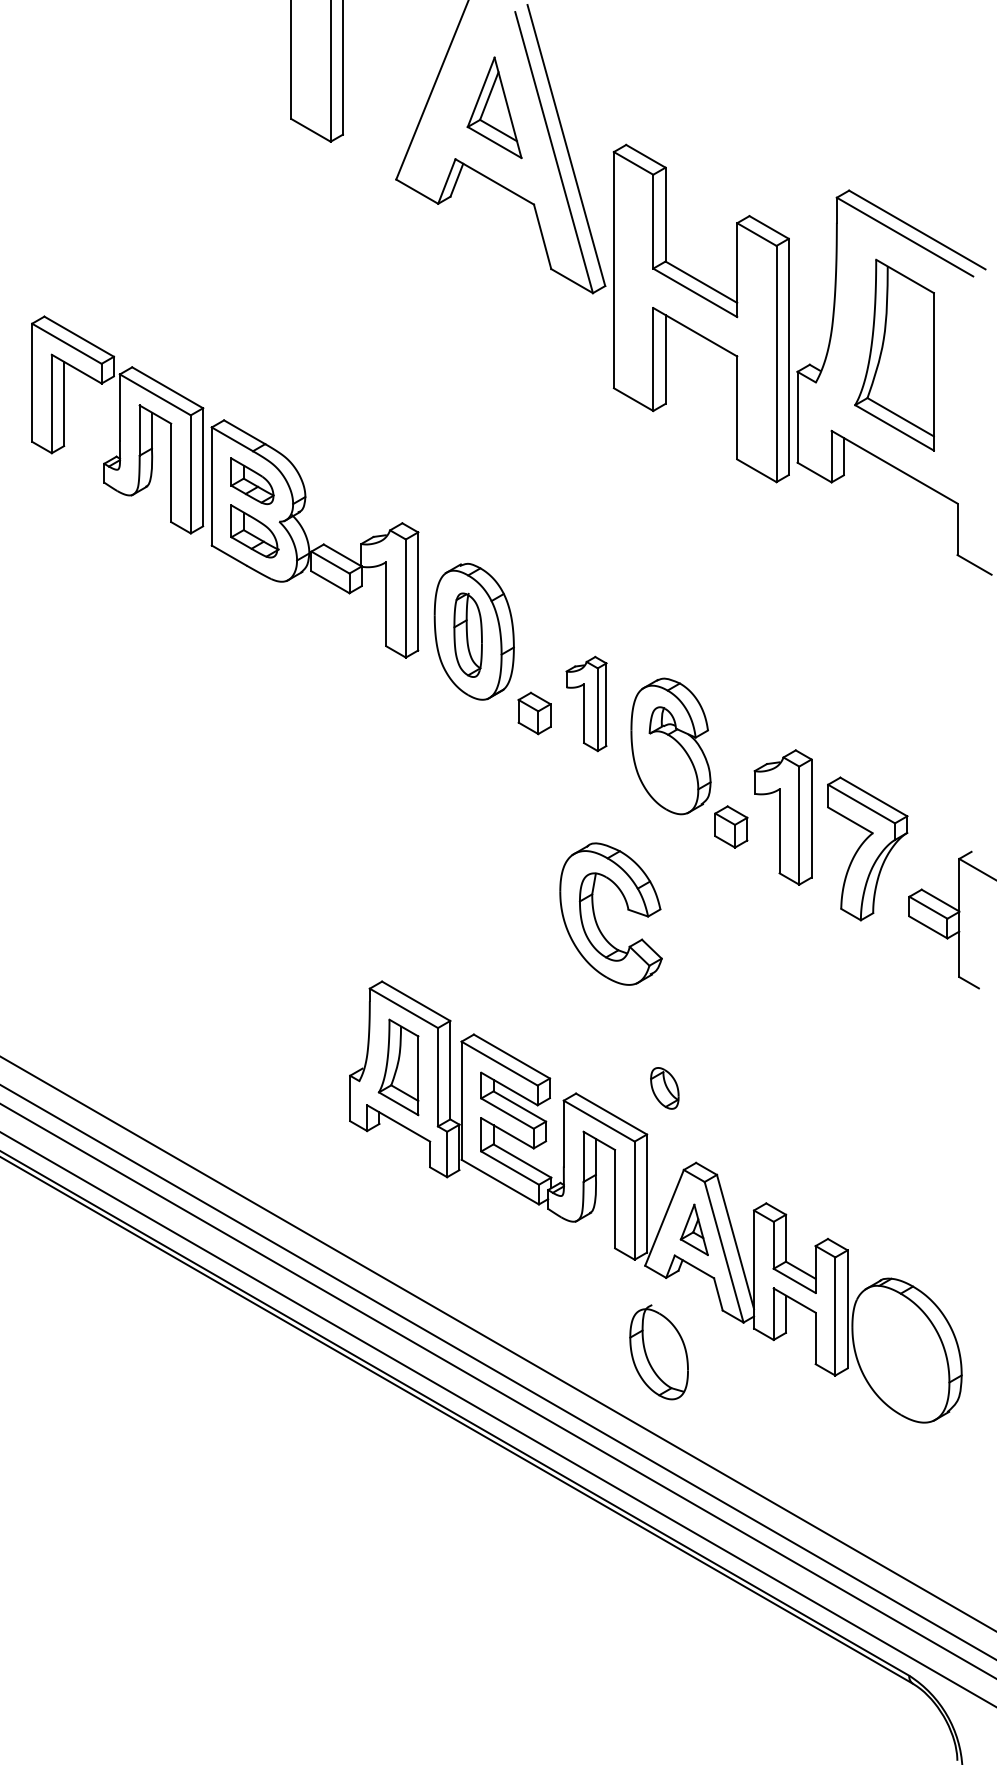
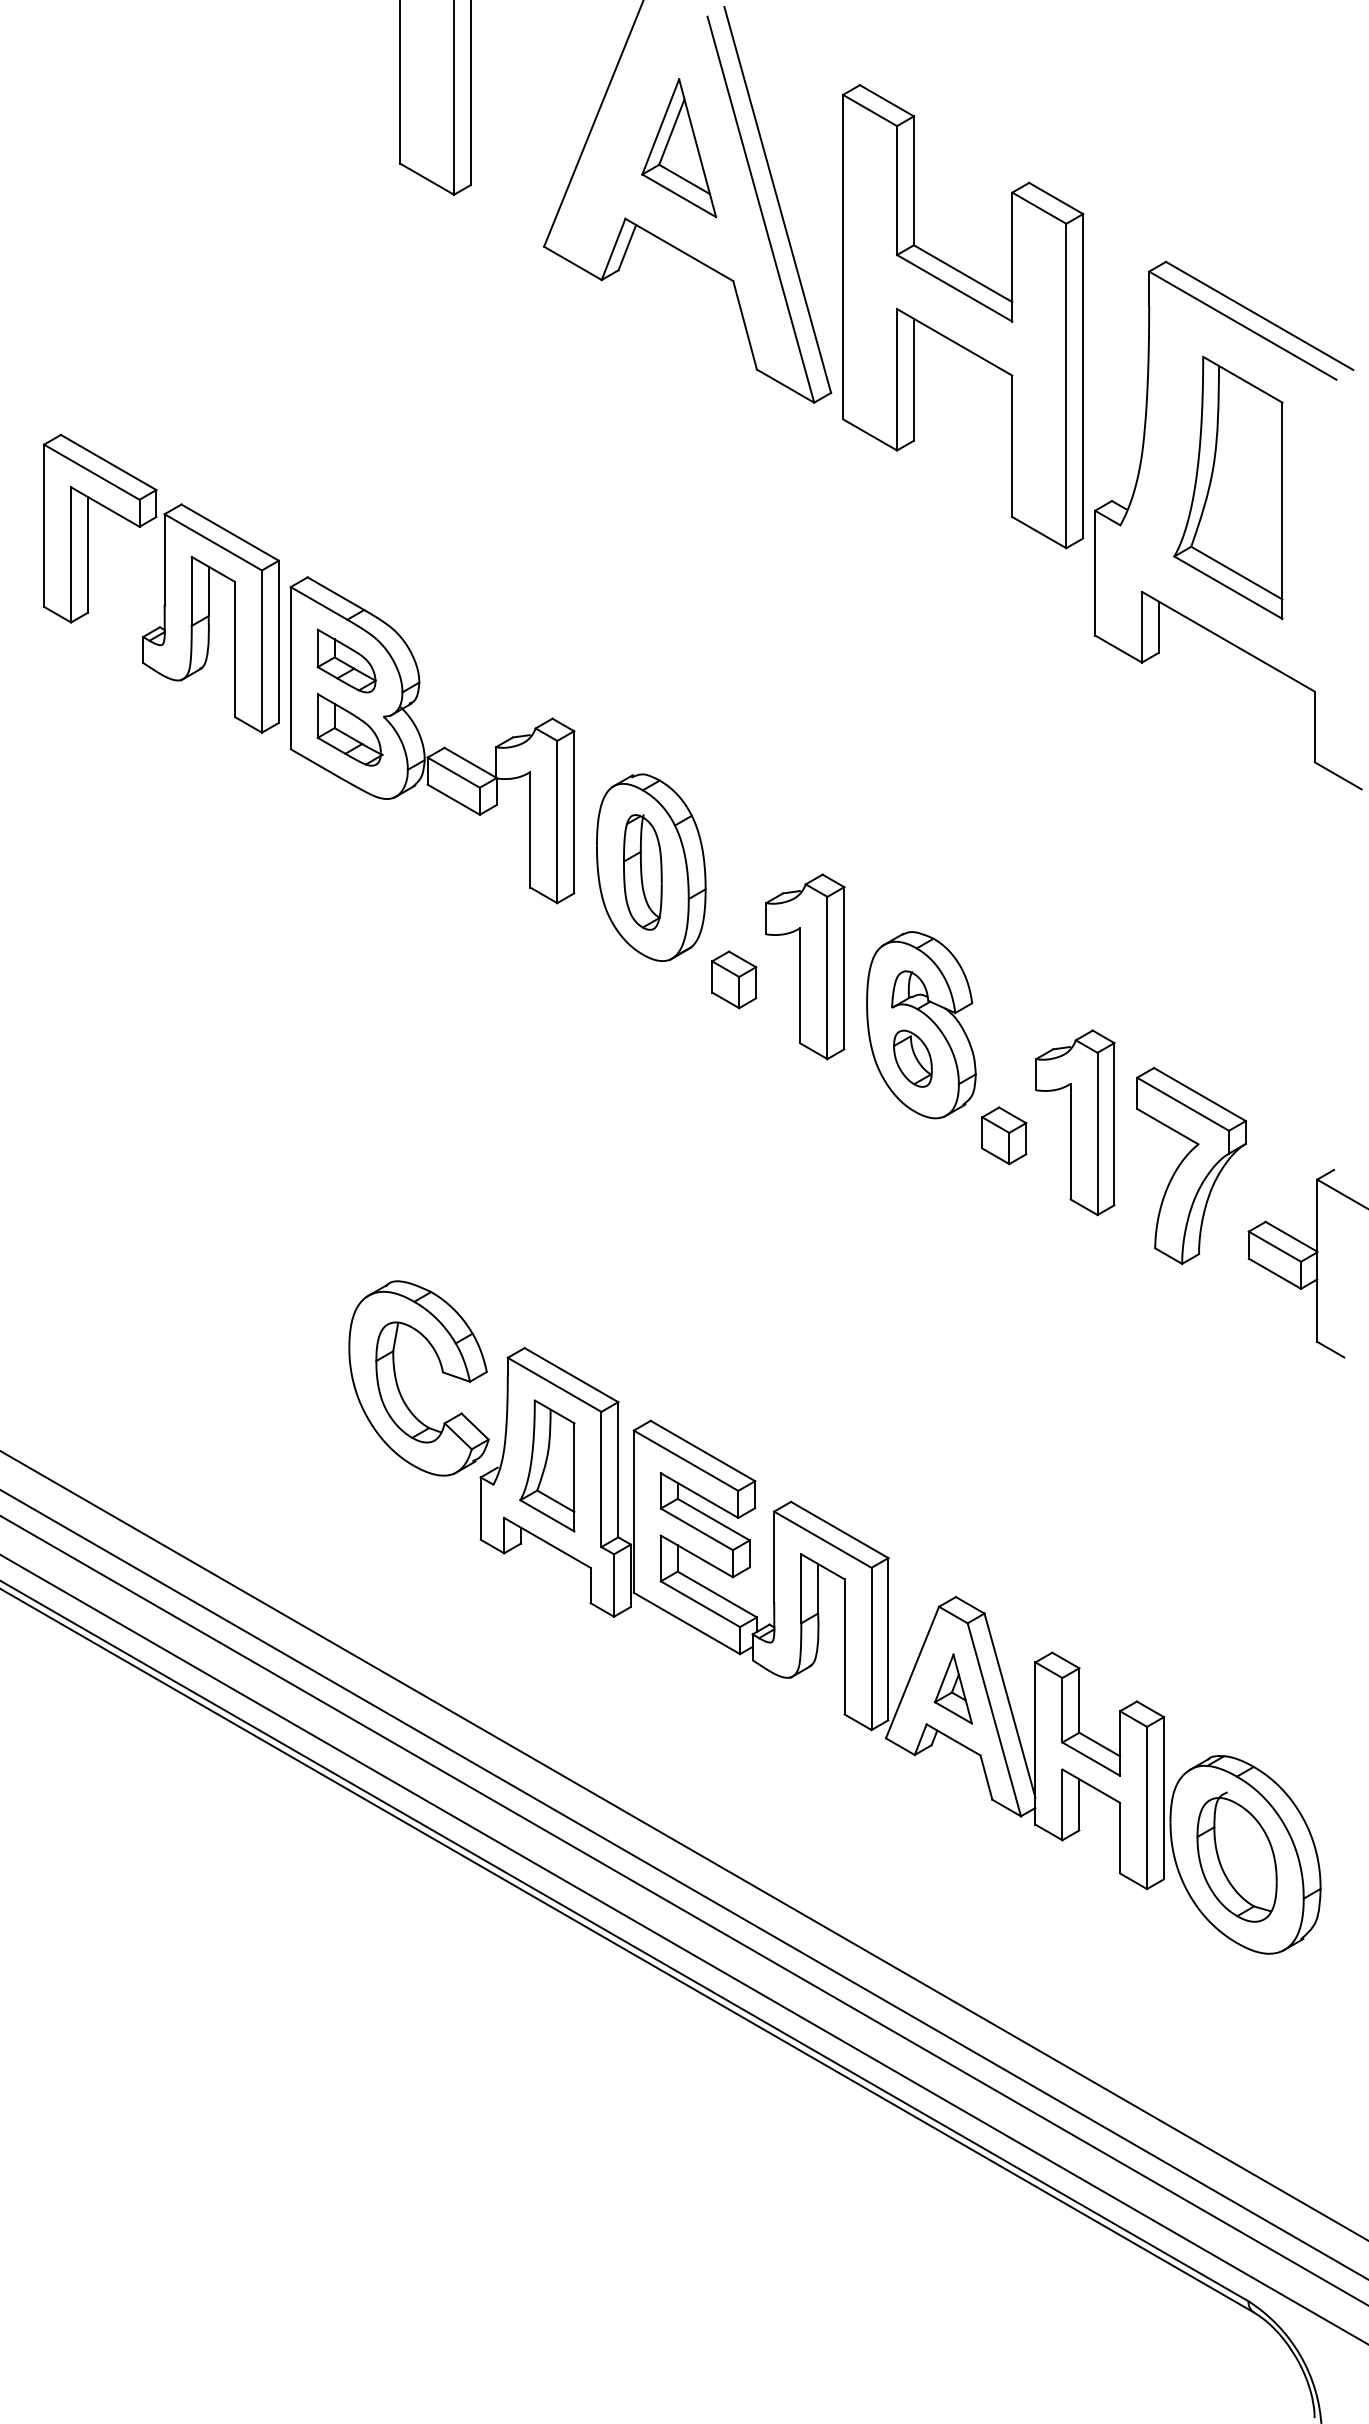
part: (701, 313) -> (963, 316), moved
part: (586, 703) -> (805, 966), size x1.43
part: (596, 919) -> (398, 1385), moved
part: (664, 1088) -> (912, 1058), moved
part: (658, 1351) -> (1236, 1856), moved

